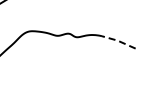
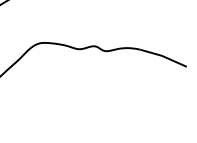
line: (118, 40) -> (163, 55), dashed -> solid

